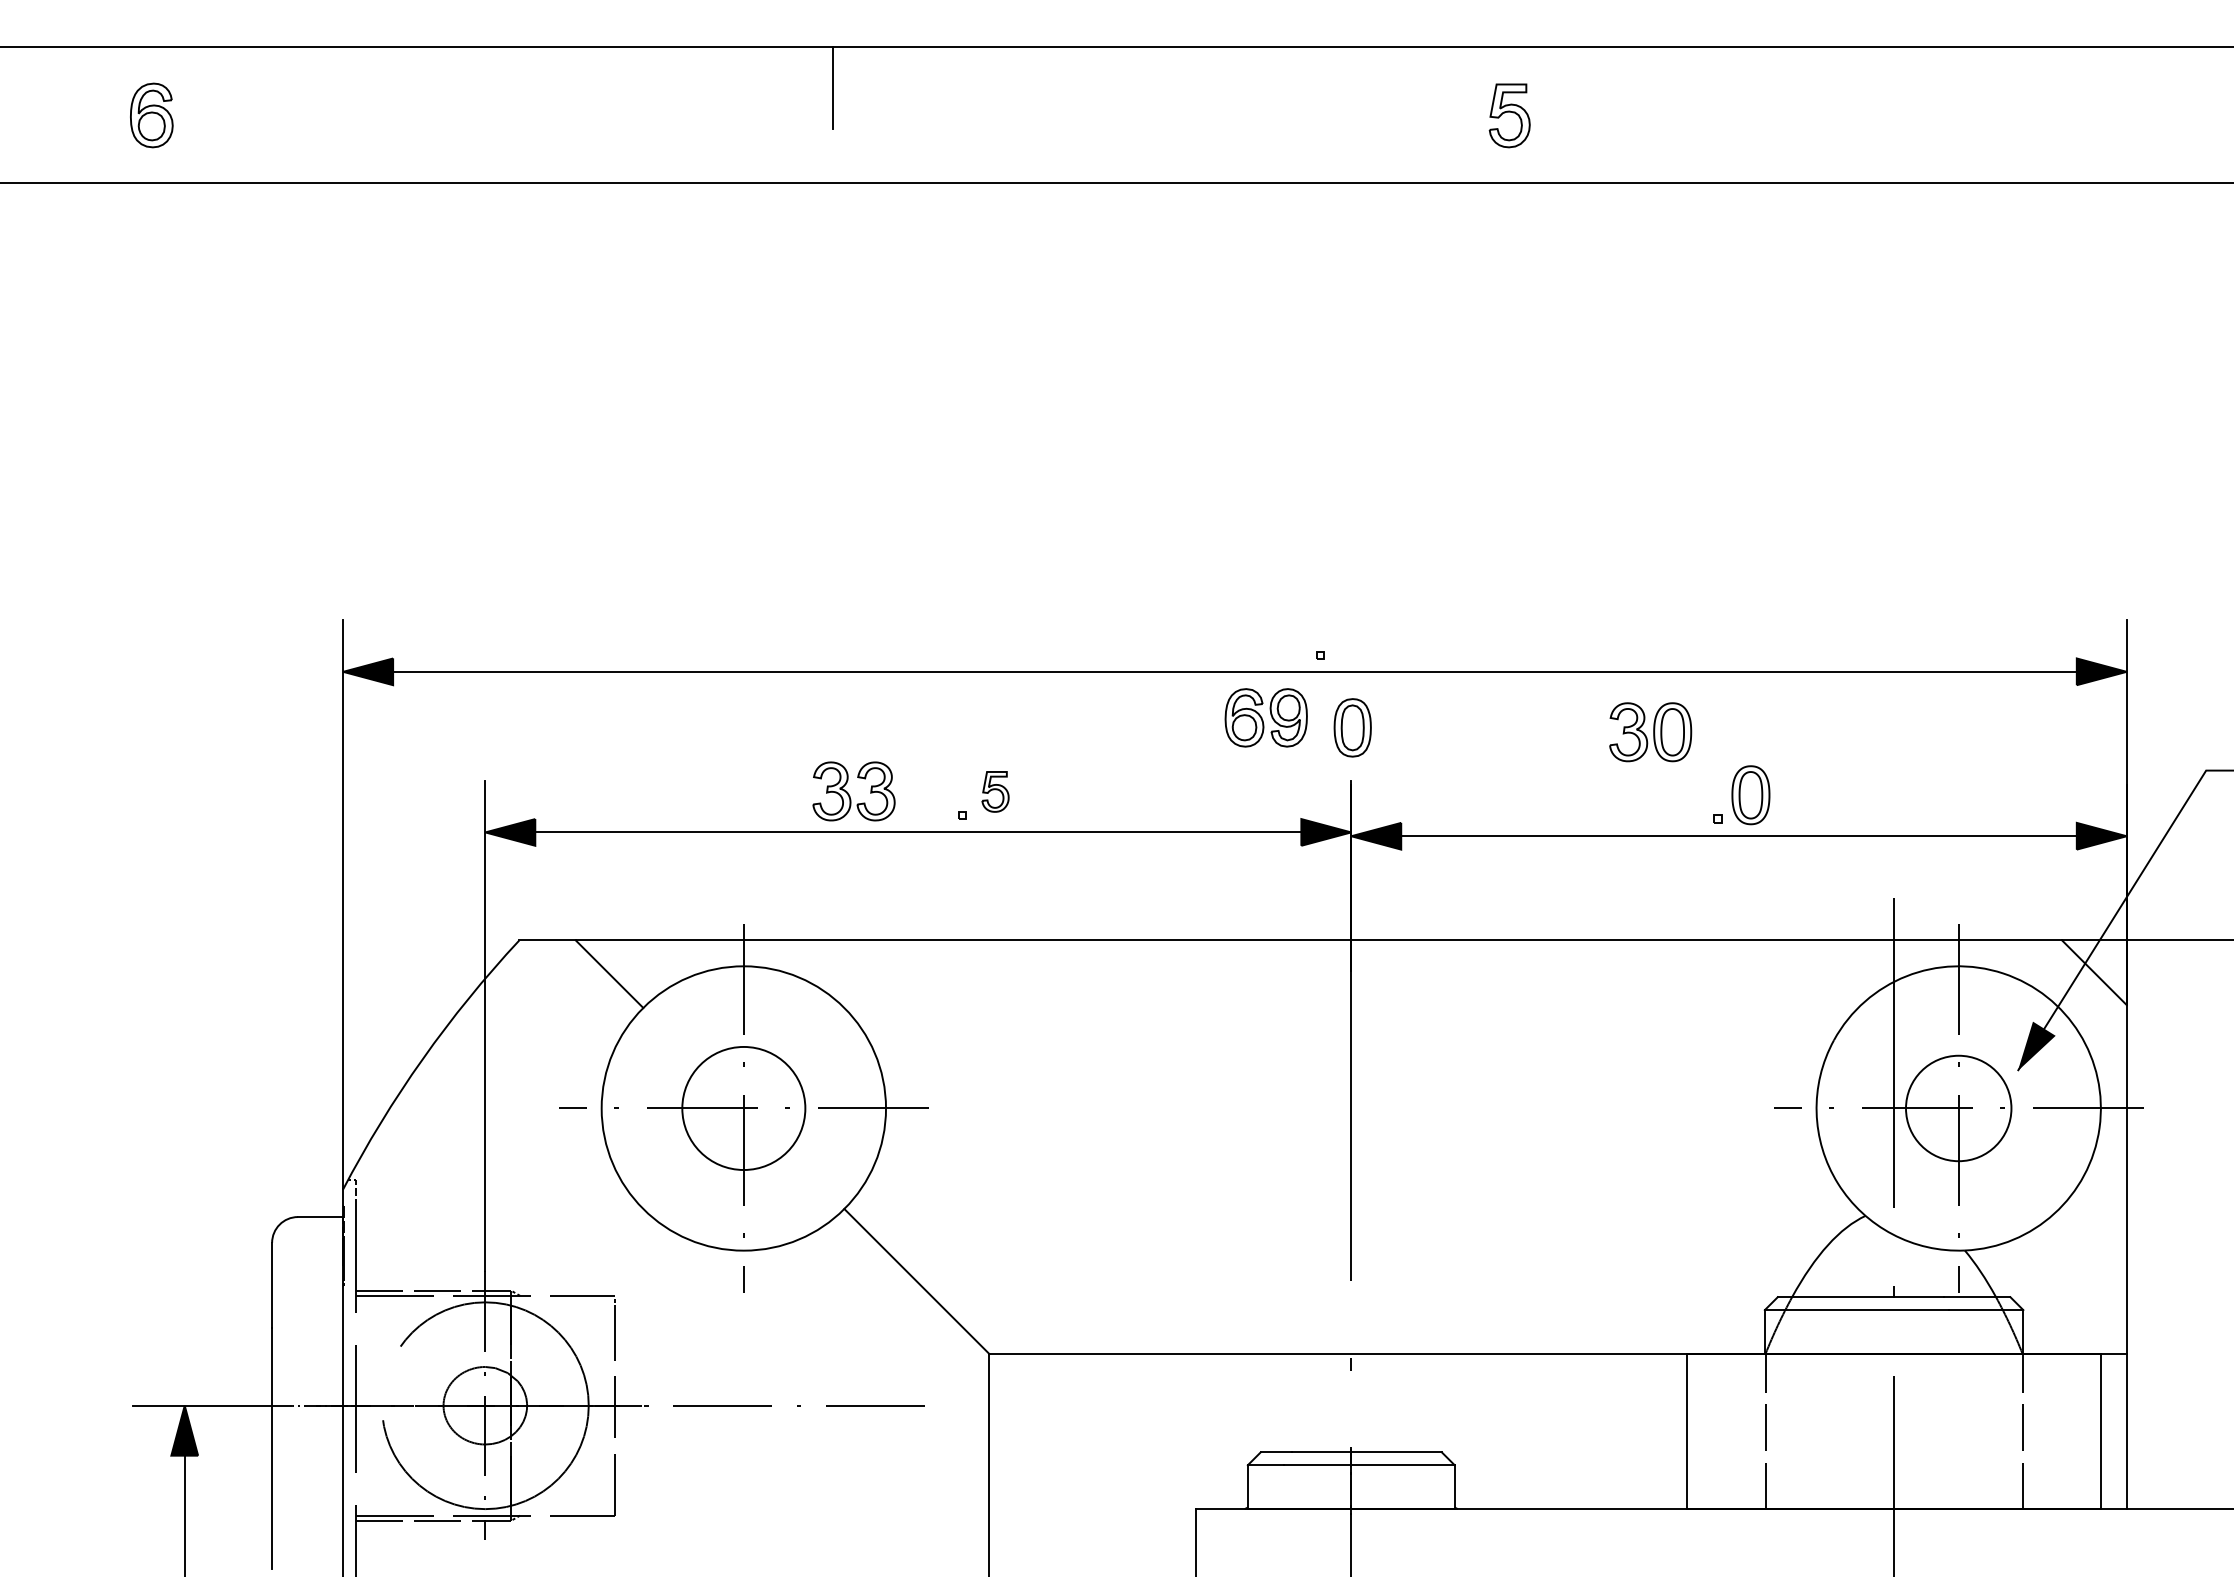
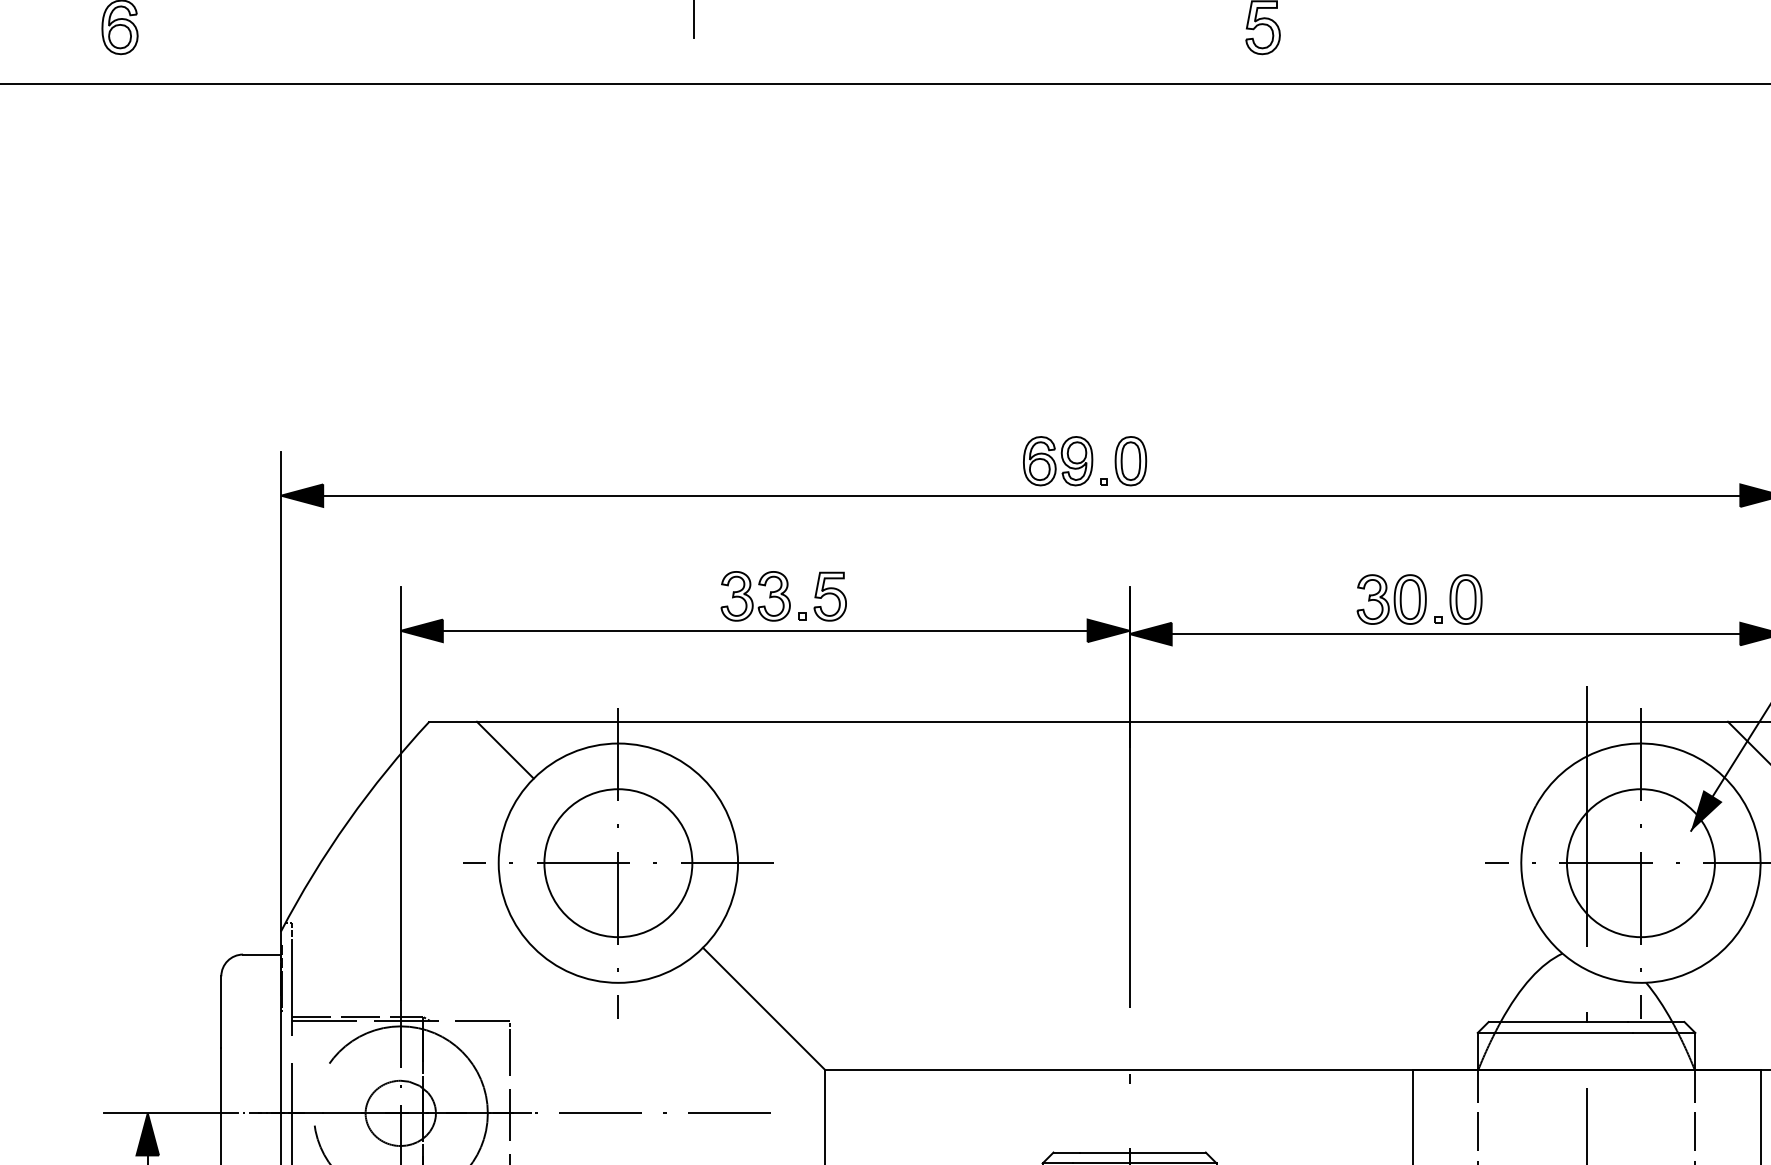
part: (1265, 717) -> (1057, 460), moved
part: (1352, 727) -> (1130, 460), moved
part: (1650, 732) -> (1391, 599), moved
part: (853, 791) -> (755, 596), moved
part: (995, 791) -> (830, 596), size x1.43
circle: (743, 1108) -> (618, 863), size x1.43
circle: (1958, 1108) -> (1640, 863), size x1.67

